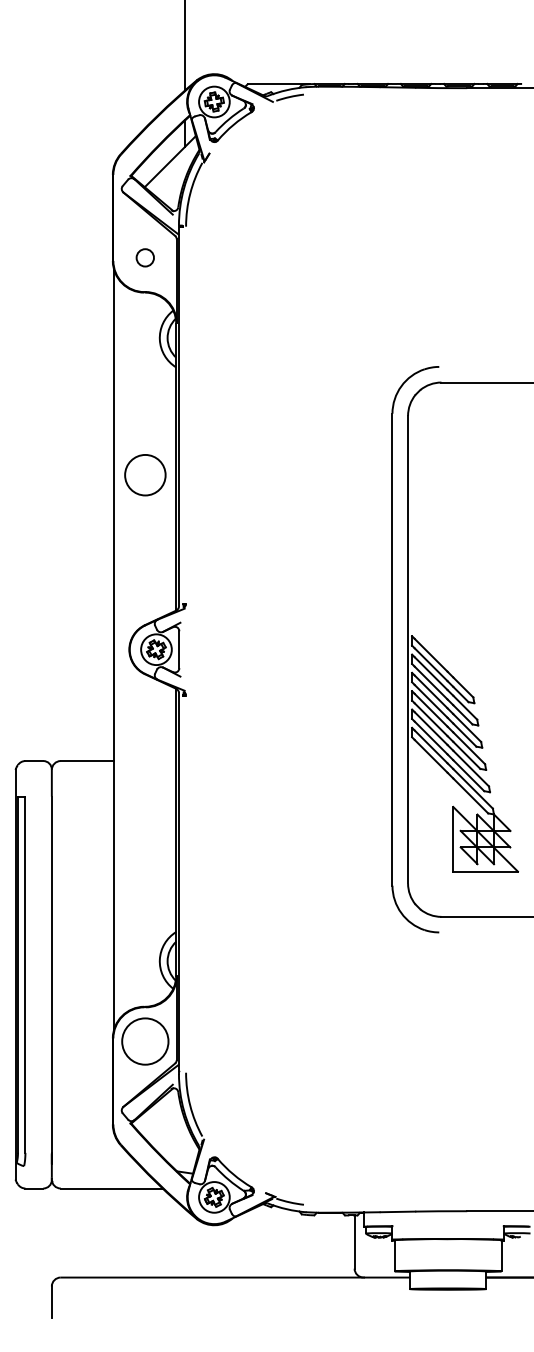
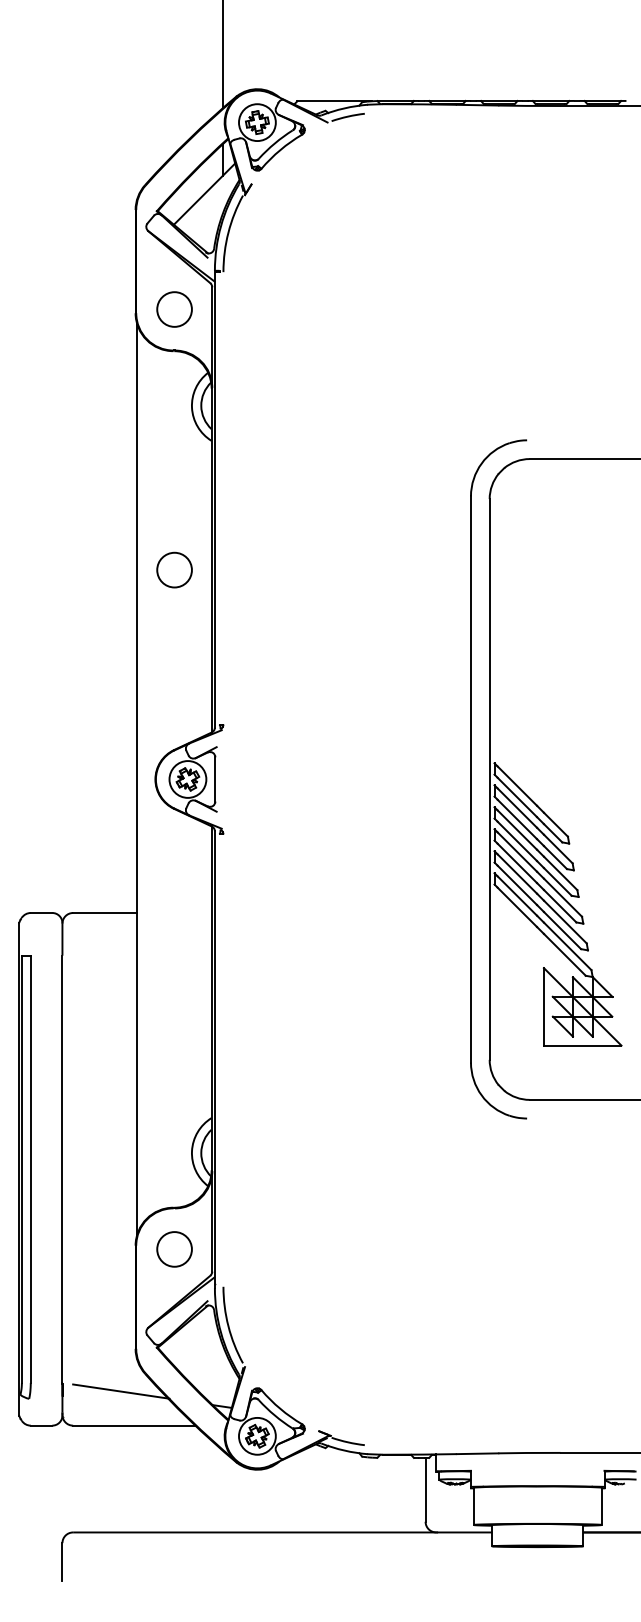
circle: (145, 257) -> (174, 309), size x1.67
circle: (145, 474) -> (174, 569), size x0.71
circle: (145, 1041) -> (174, 1249), size x0.62
line: (101, 1160) -> (121, 1391), added

